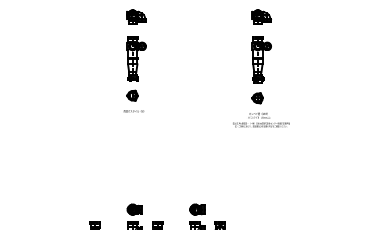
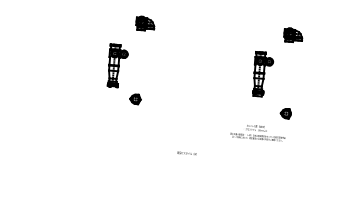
part: (261, 16) -> (293, 34), moved
part: (136, 58) -> (117, 65), moved
part: (257, 98) -> (285, 113), moved
text: (133, 111) -> (186, 153), moved

